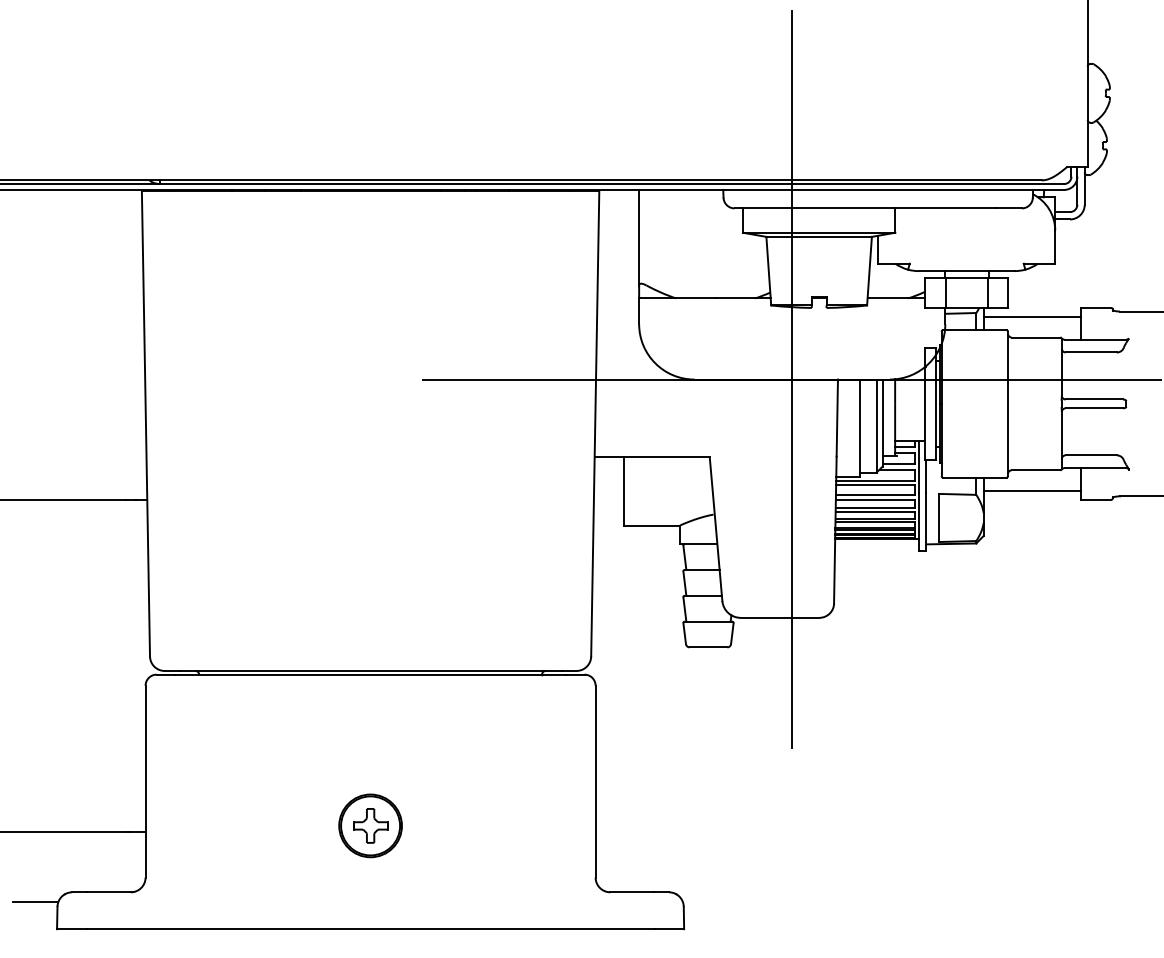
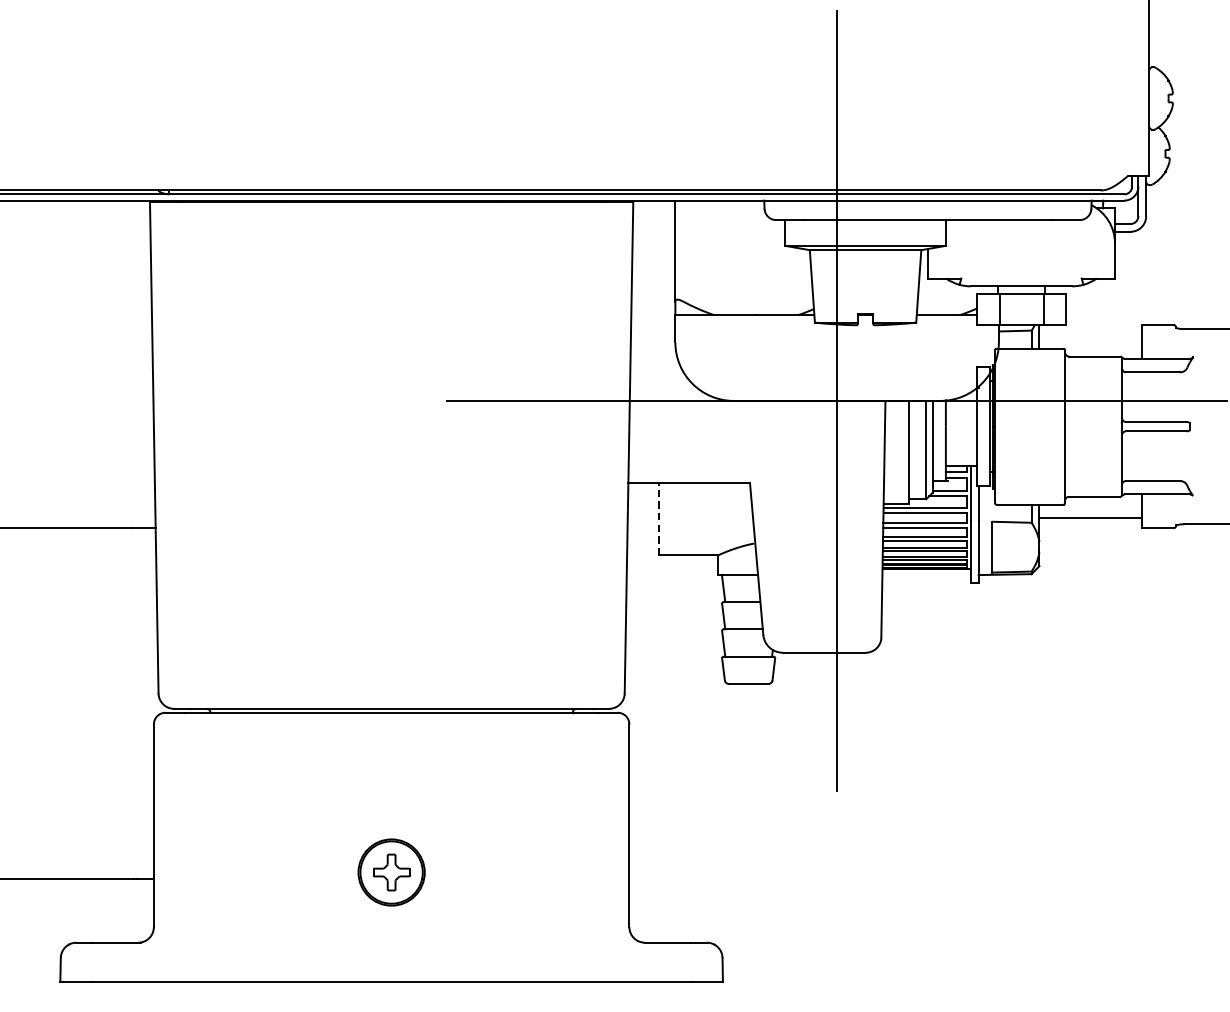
line: (1032, 317) -> (1090, 335), removed
line: (623, 490) -> (658, 518), solid -> dashed
line: (35, 901) -> (37, 952), removed

